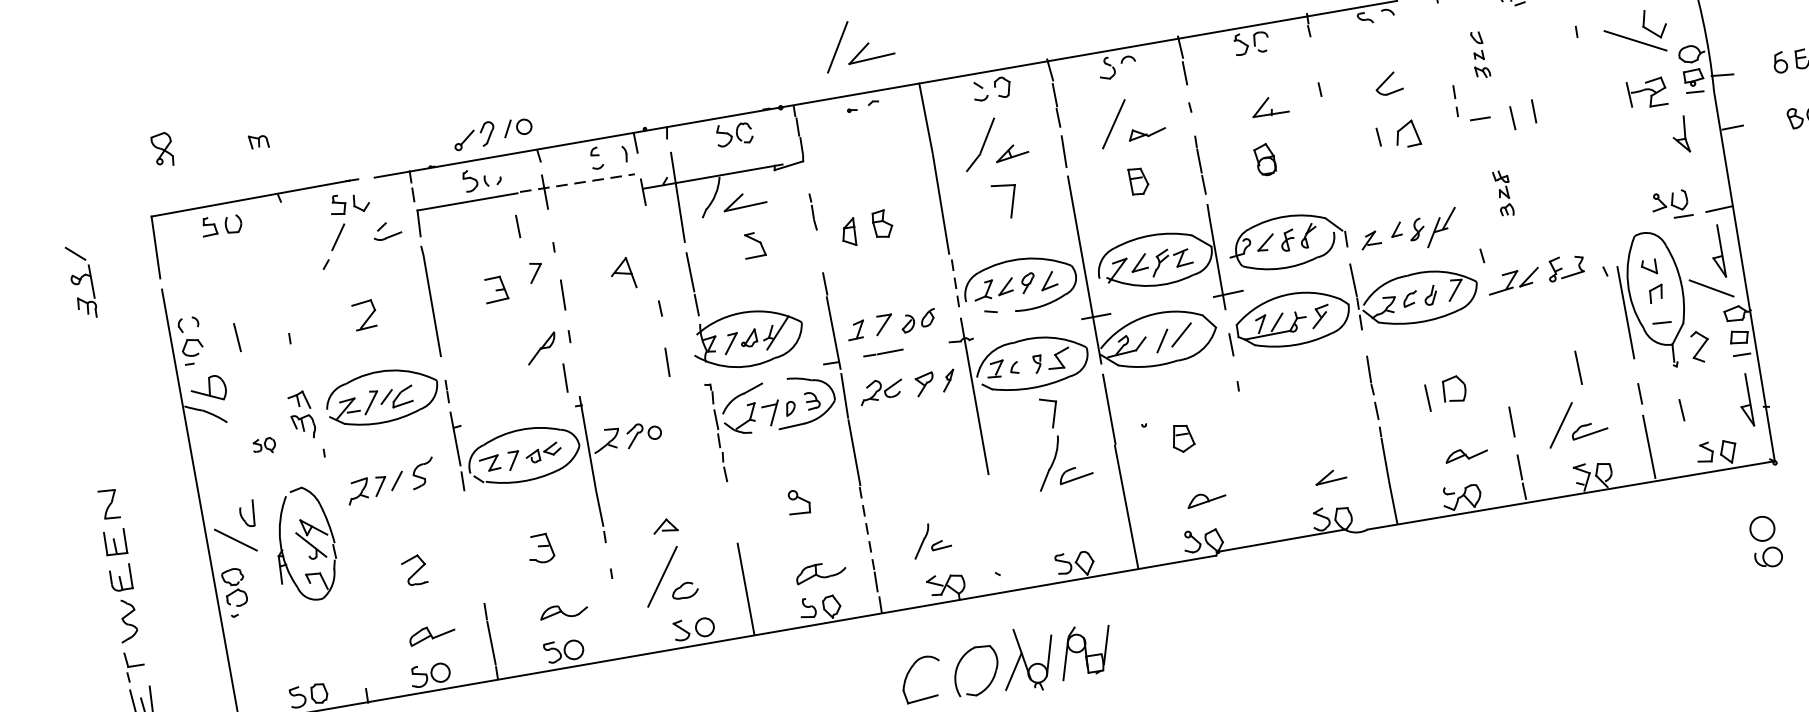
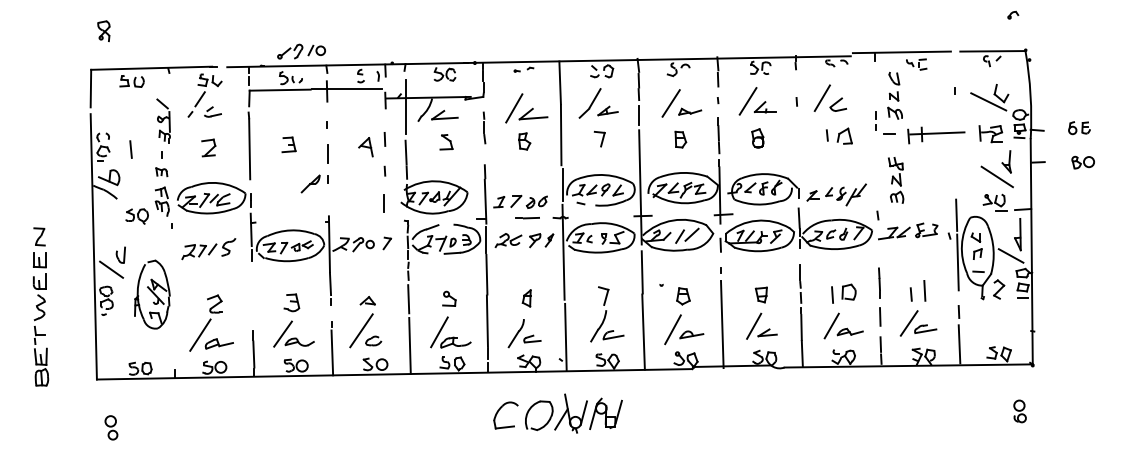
part: (857, 44) -> (526, 108), moved
part: (1479, 54) -> (894, 95), size x1.67
line: (1359, 77) -> (821, 98), added
line: (1238, 101) -> (747, 101), added
line: (1559, 105) -> (937, 133), added
part: (258, 142) -> (161, 172), moved
line: (1667, 161) -> (996, 176), added
line: (578, 183) -> (347, 89), dashed -> solid
part: (1503, 193) -> (896, 180), size x1.67
part: (1004, 200) -> (599, 138), size x0.71
part: (812, 211) -> (484, 127), size x1.43
line: (517, 226) -> (384, 139), moved
part: (386, 230) -> (212, 111), moved
part: (848, 232) -> (526, 298), moved
line: (1611, 234) -> (956, 214), added
part: (536, 272) -> (387, 243), moved
part: (81, 280) -> (163, 120), moved
line: (956, 286) -> (562, 185), dashed -> solid
line: (883, 353) -> (527, 218), moved
line: (1501, 365) -> (879, 282), added
line: (564, 377) -> (321, 203), removed
part: (1744, 400) -> (1020, 325), removed
line: (1680, 410) -> (910, 294), moved
part: (1309, 415) -> (760, 294), added
part: (1060, 442) -> (607, 314), moved
part: (263, 446) -> (136, 216), size x1.67
line: (1433, 448) -> (831, 325), added
line: (1307, 468) -> (754, 325), added
line: (1254, 474) -> (722, 324), added
line: (1173, 495) -> (672, 329), added
line: (731, 513) -> (408, 299), added
line: (867, 529) -> (487, 321), dashed -> solid
line: (999, 534) -> (565, 336), added
part: (931, 539) -> (524, 333), size x1.43
part: (1764, 542) -> (1019, 411), size x0.71
part: (305, 544) -> (152, 294), moved
line: (791, 559) -> (439, 332), added
line: (533, 601) -> (282, 333), added
line: (620, 619) -> (332, 352), added
line: (398, 623) -> (200, 334), added

